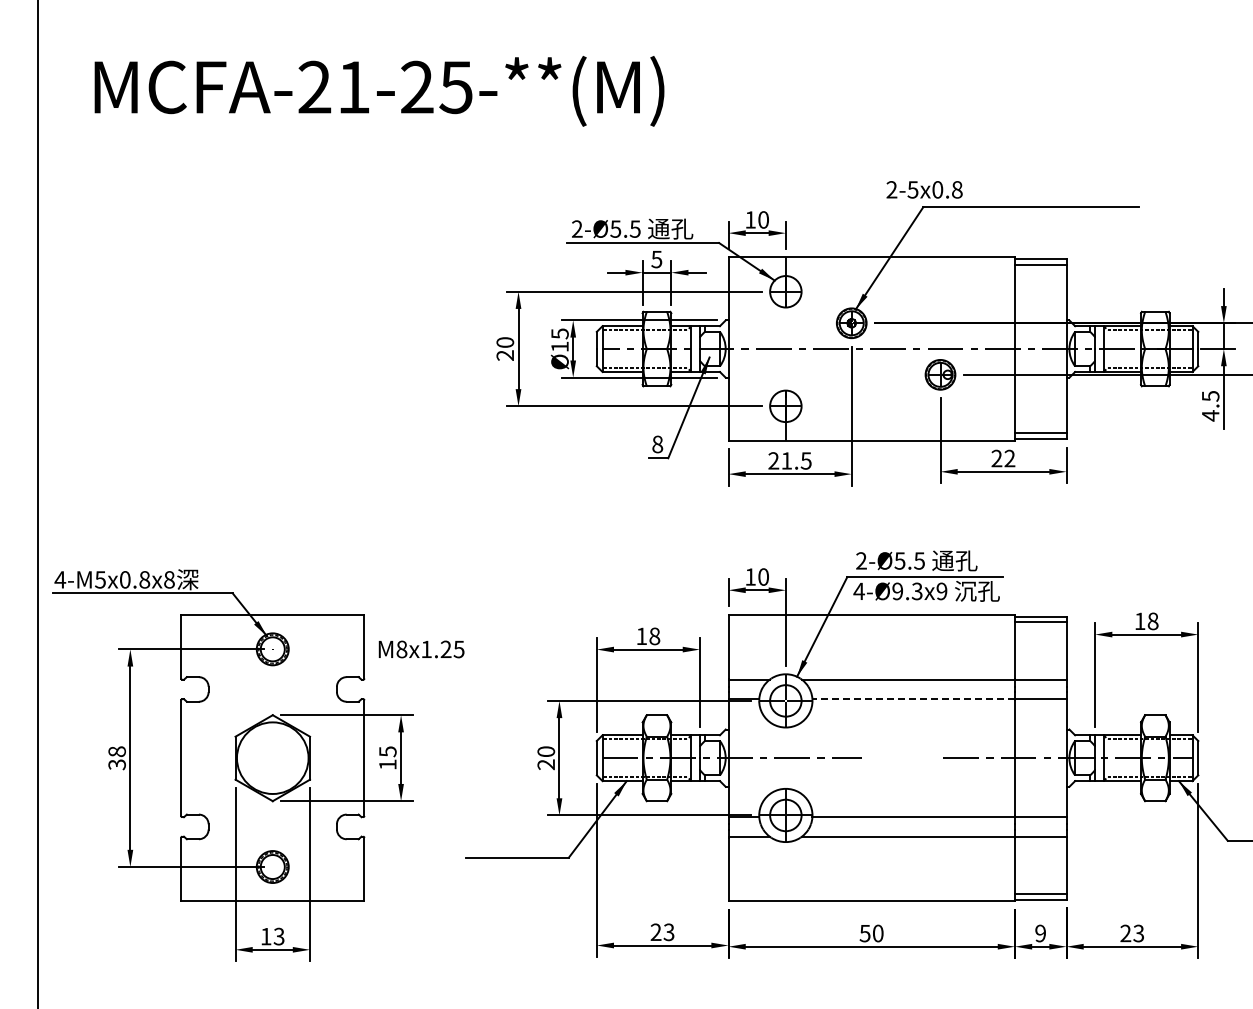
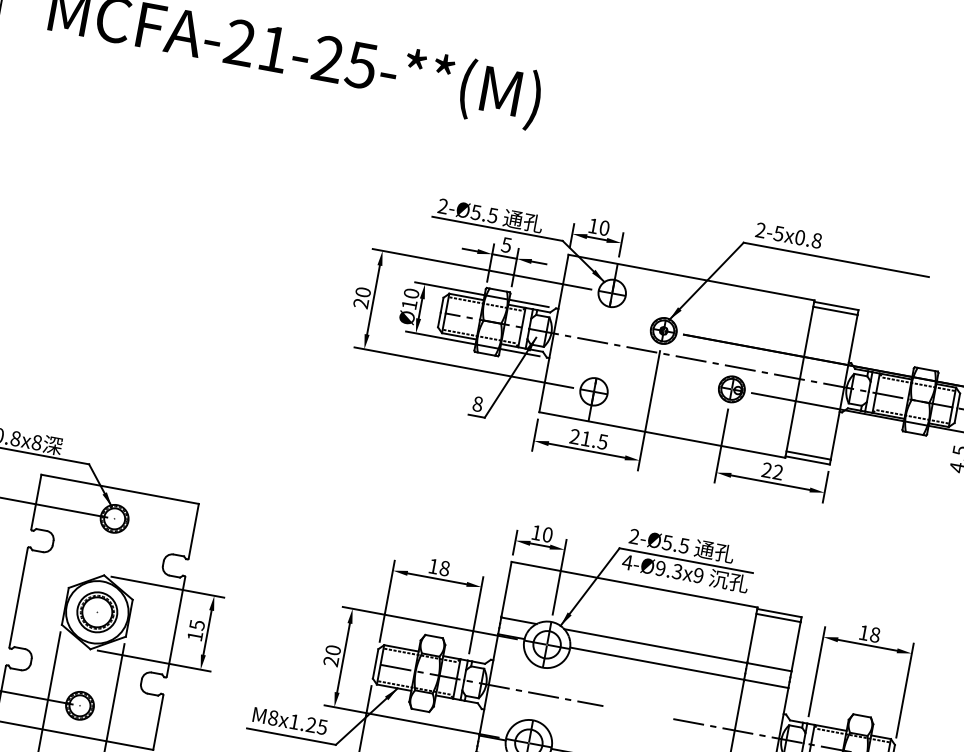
text: (924, 189) -> (788, 235), moved
text: (559, 333) -> (411, 293), Ø15 -> Ø10
text: (421, 649) -> (290, 721), moved
line: (913, 699) -> (656, 663), dashed -> solid
part: (272, 757) -> (97, 611), added

